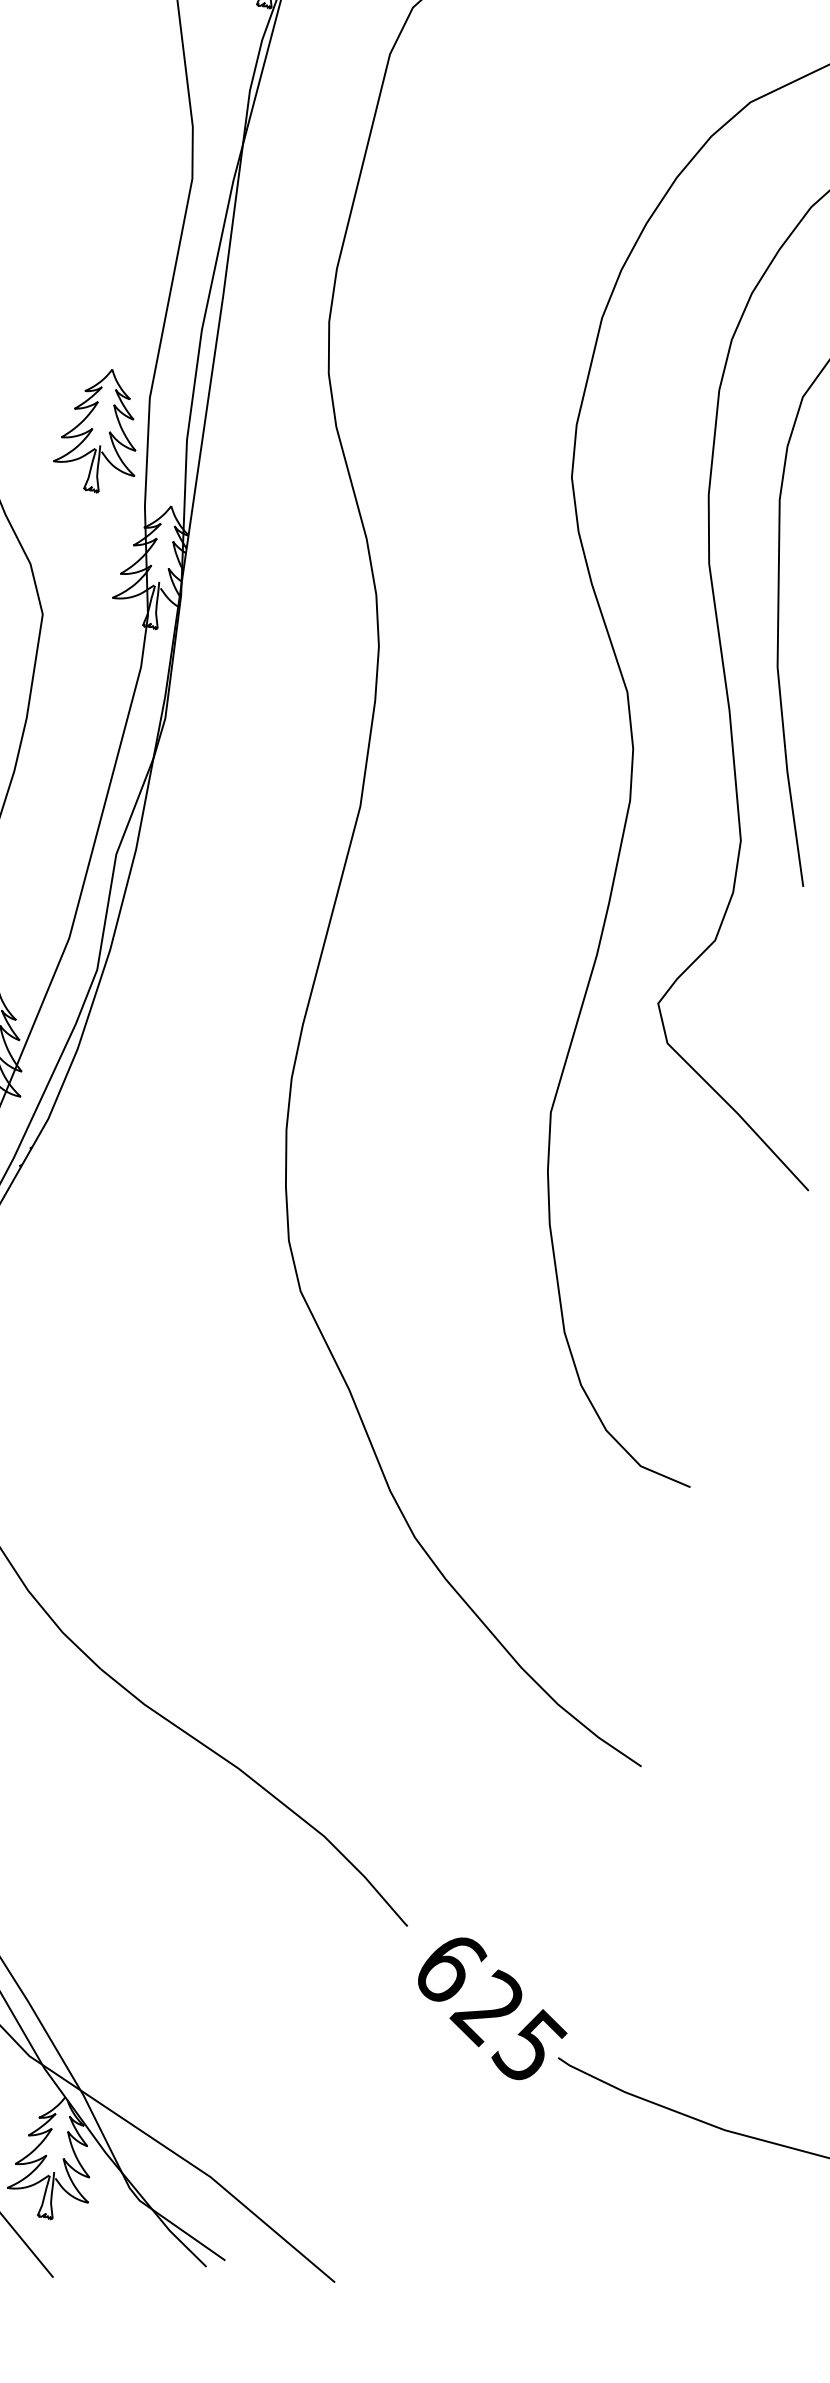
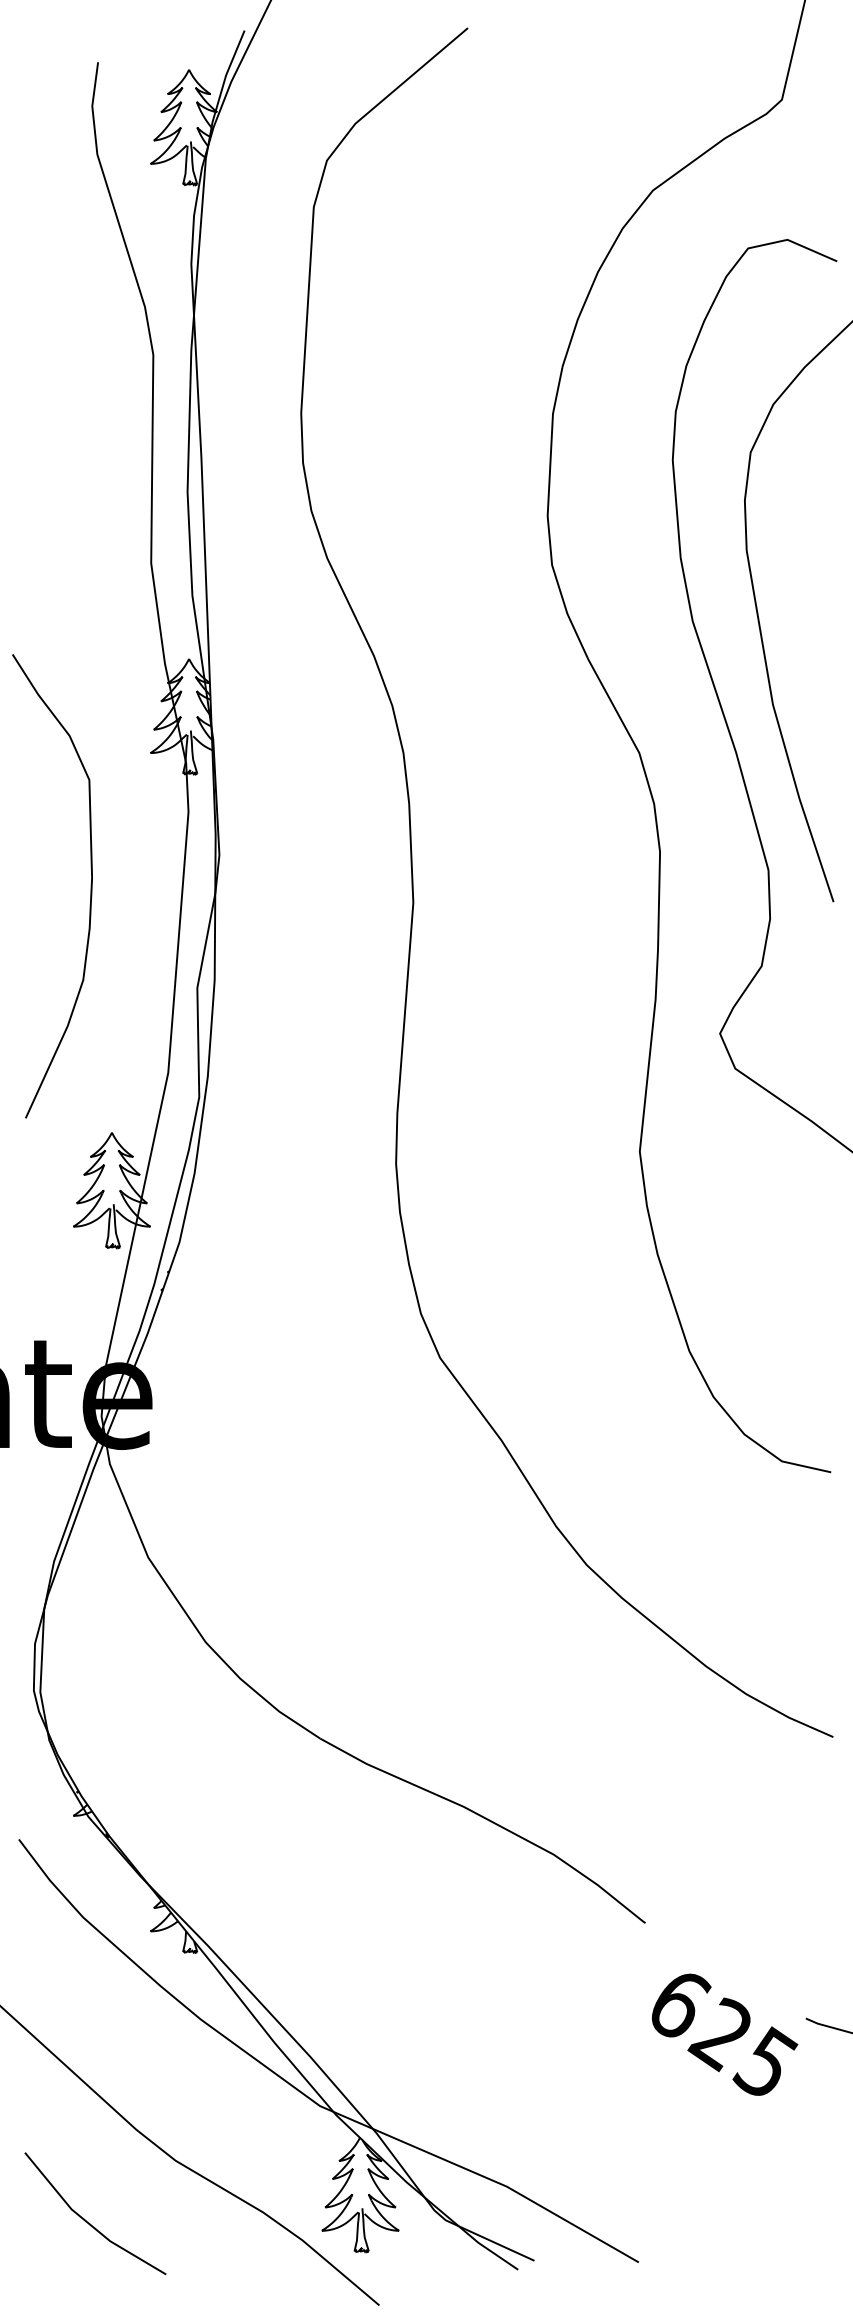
part: (100, 430) -> (111, 601), removed
text: (492, 2008) -> (725, 2034), moved

